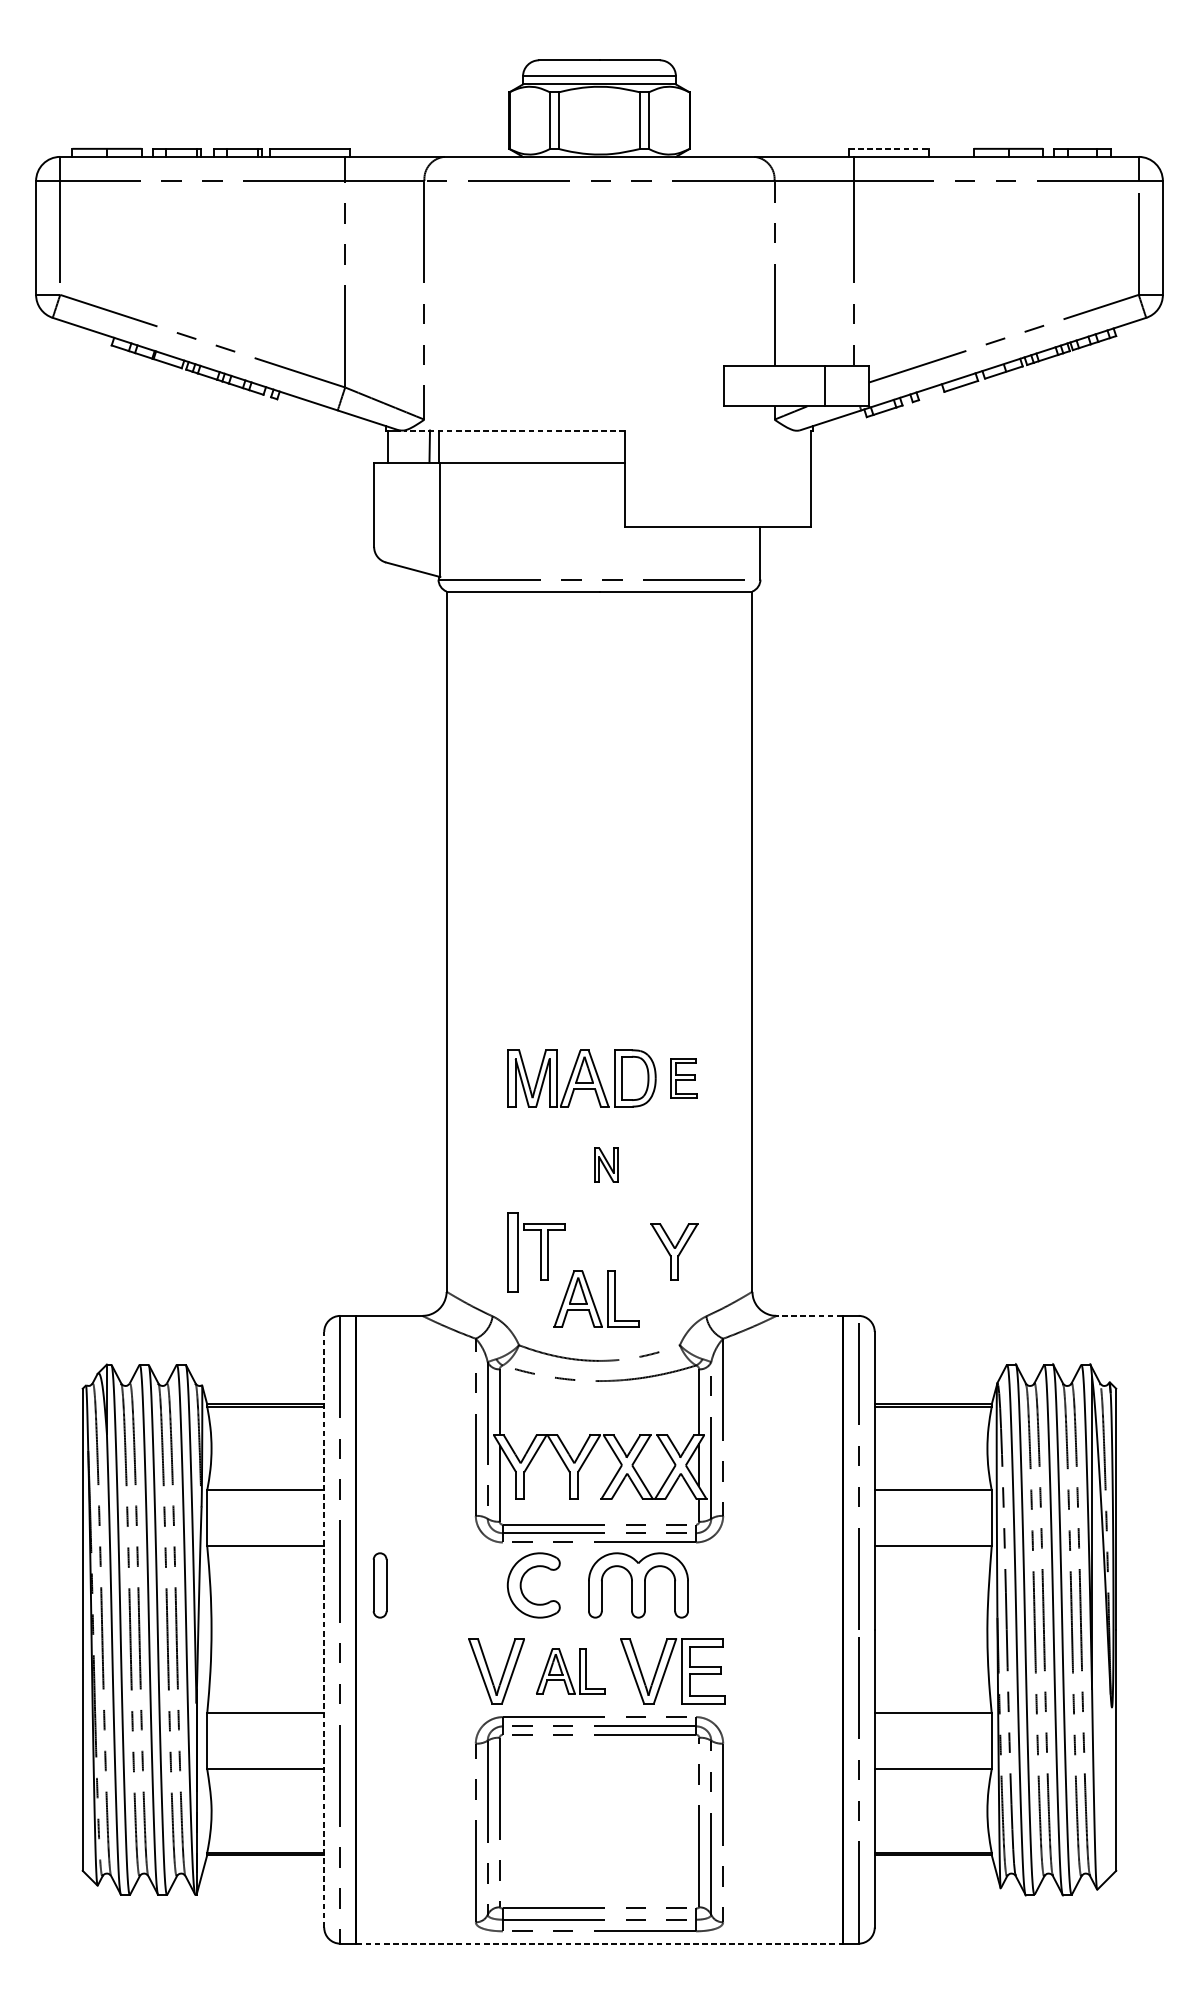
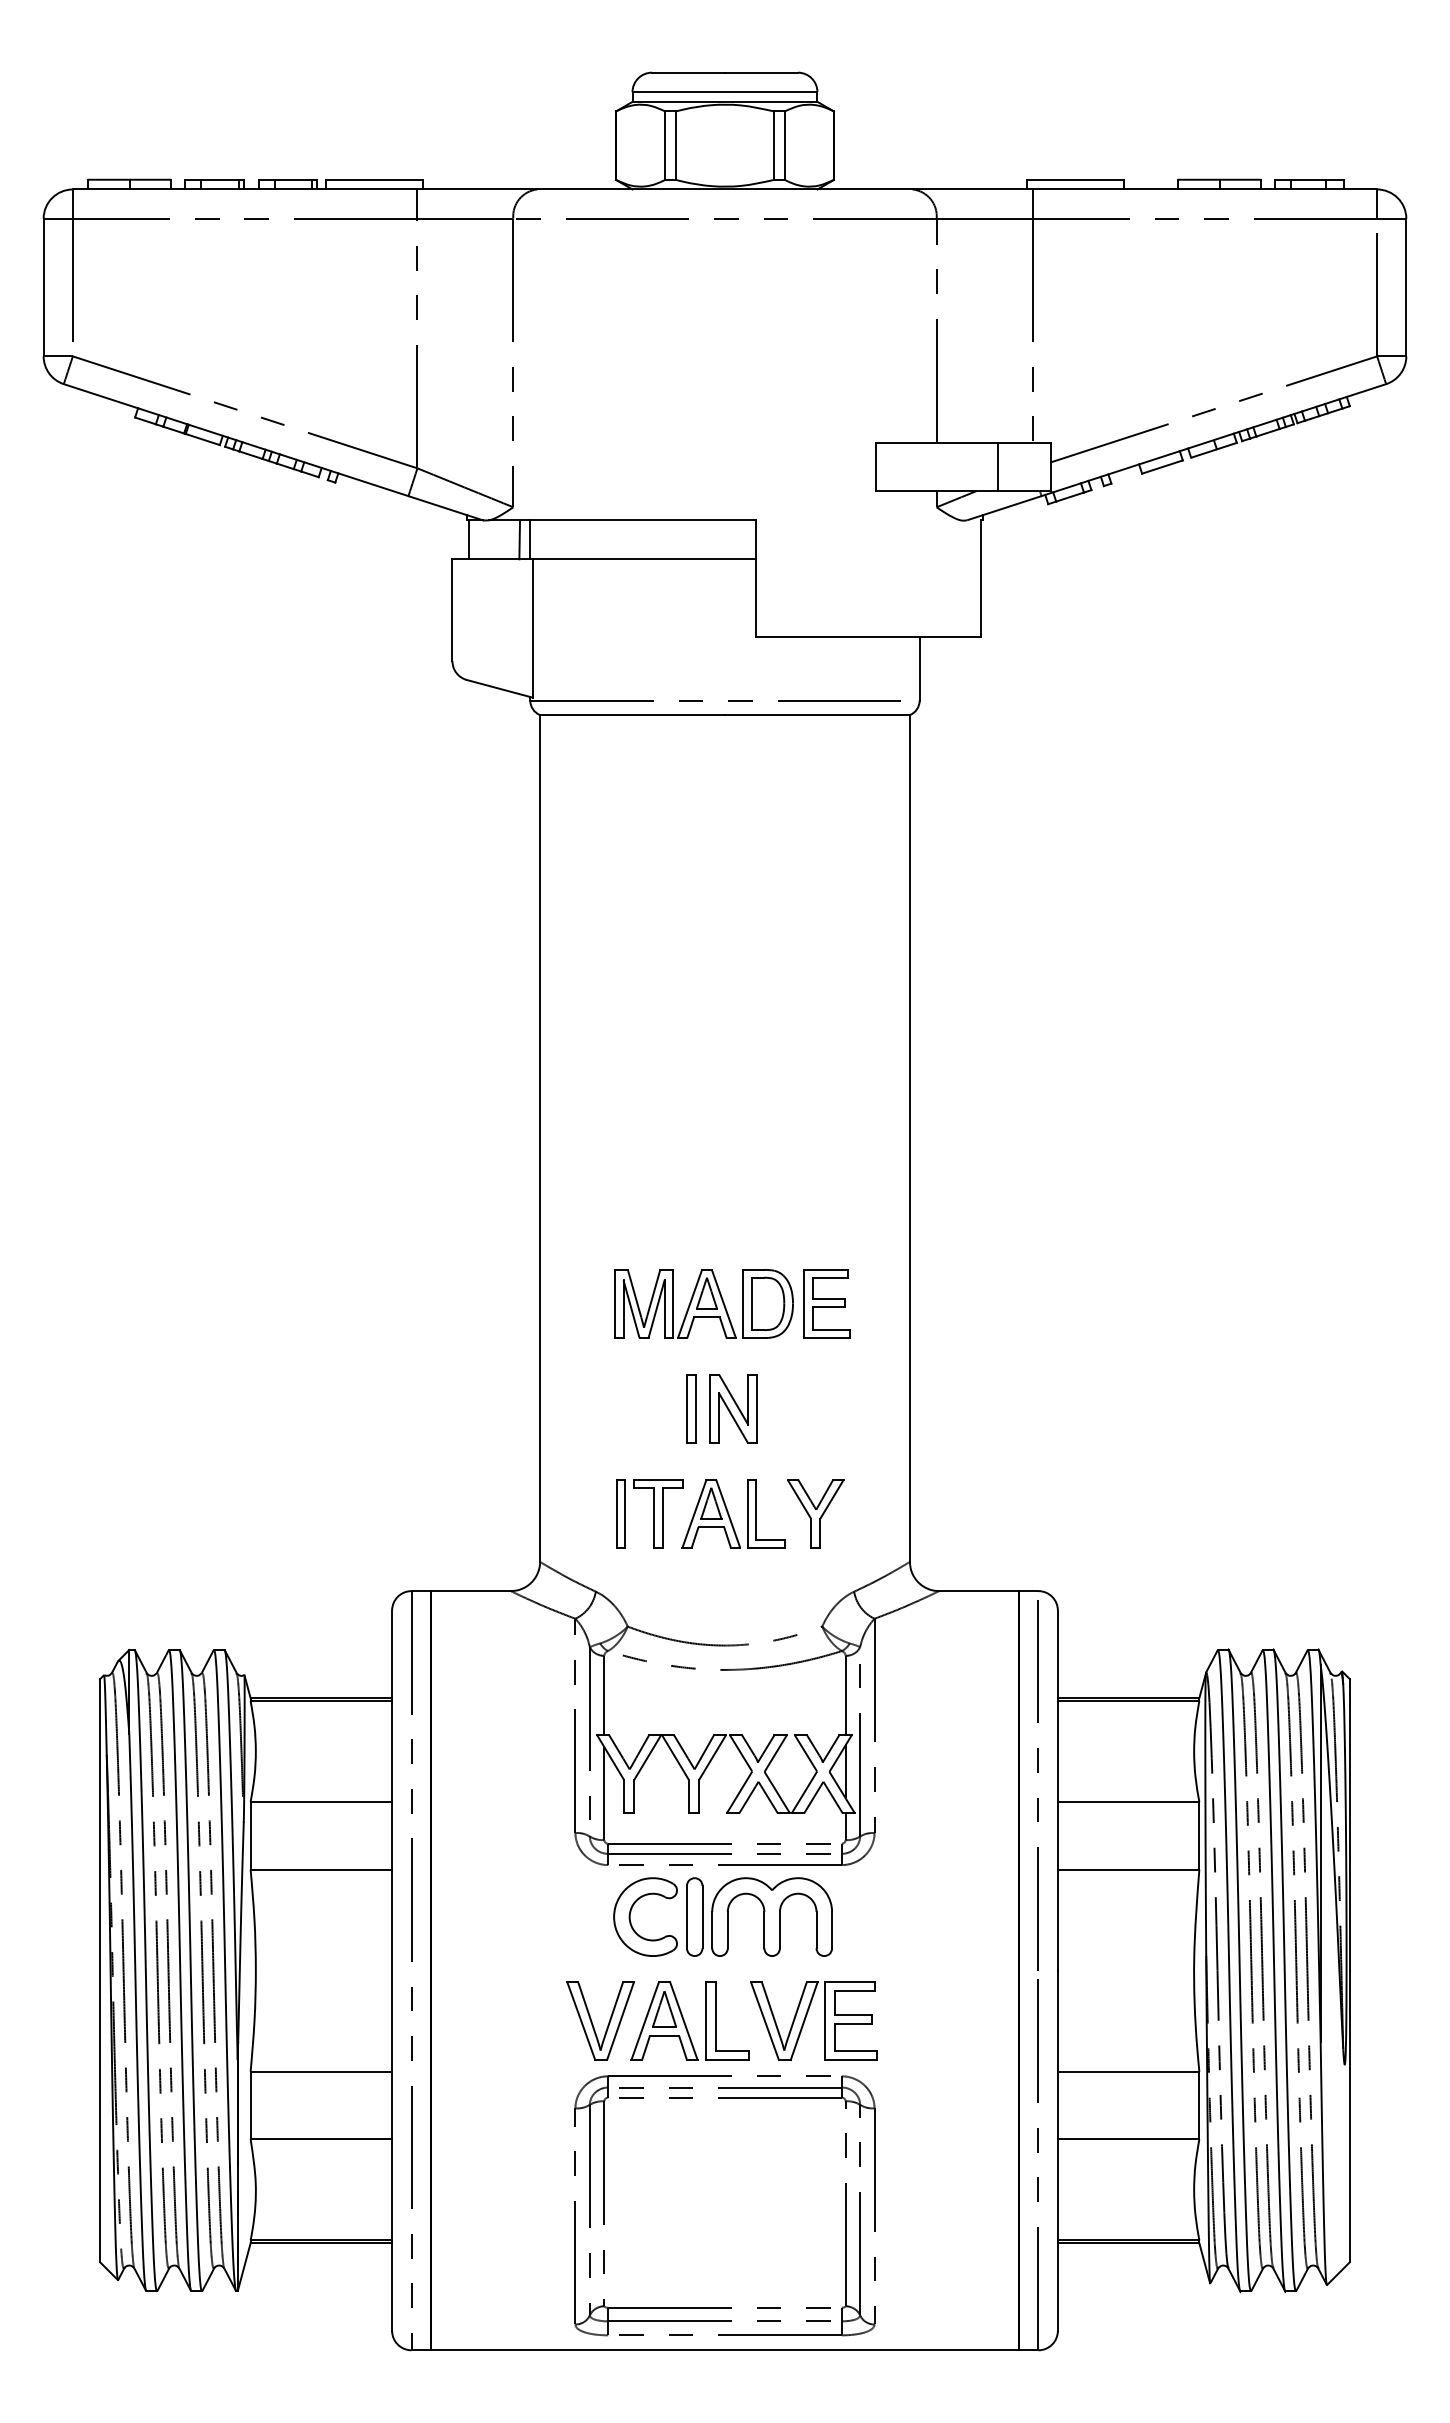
line: (889, 148) -> (1075, 179), dashed -> solid
line: (514, 430) -> (622, 520), dashed -> solid
part: (683, 1078) -> (826, 1303), size x1.43
part: (571, 1164) -> (691, 1408), added
part: (606, 1164) -> (733, 1408), size x1.67
part: (513, 1251) -> (620, 1513), size x0.71
part: (596, 1298) -> (733, 1513), moved
line: (809, 1316) -> (978, 1591), dashed -> solid
part: (379, 1584) -> (694, 1916), moved
line: (324, 1629) -> (392, 1970), dashed -> solid
part: (570, 1670) -> (689, 2020), size x1.43
line: (599, 1943) -> (724, 2350), dashed -> solid

